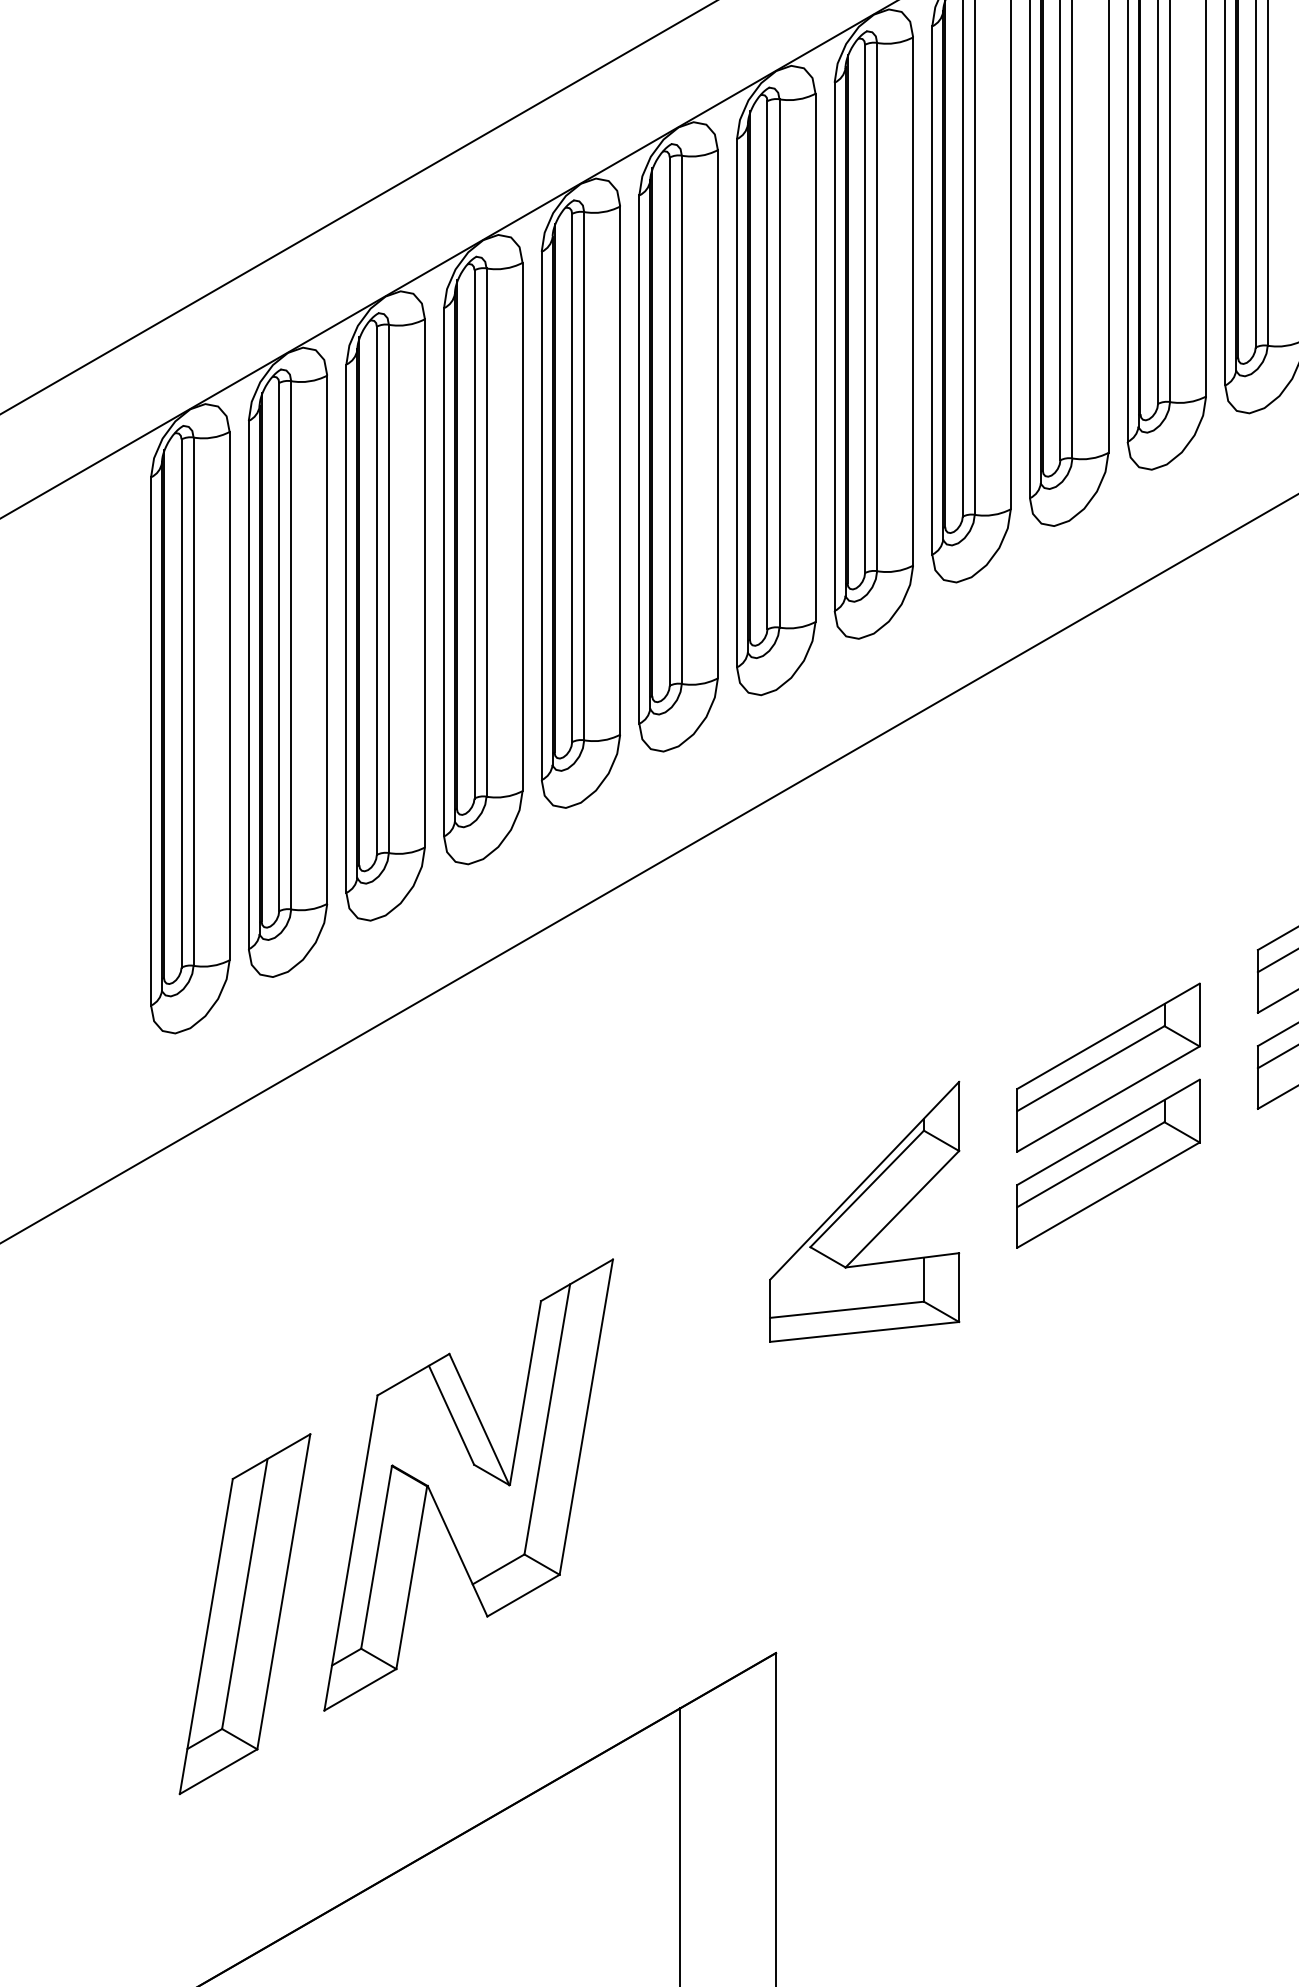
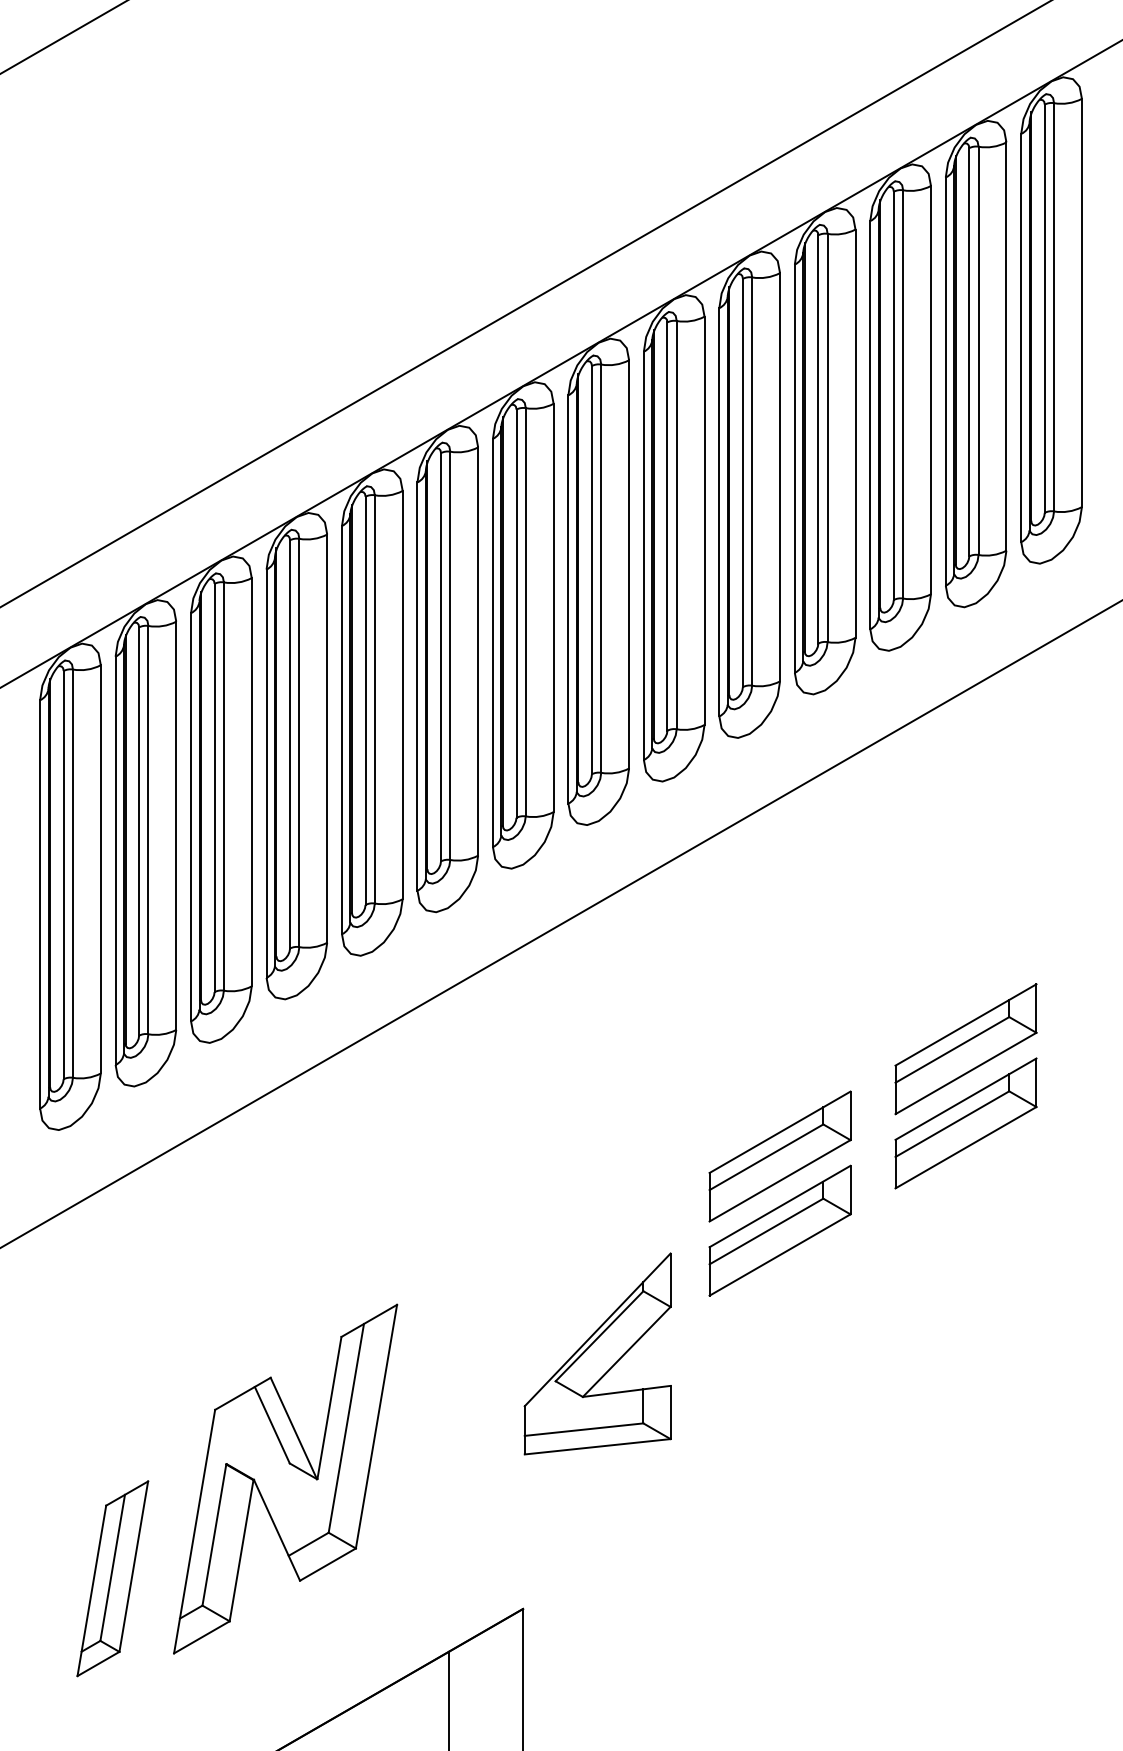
part: (864, 1211) -> (597, 1353), moved
part: (244, 1613) -> (112, 1578), size x0.7

